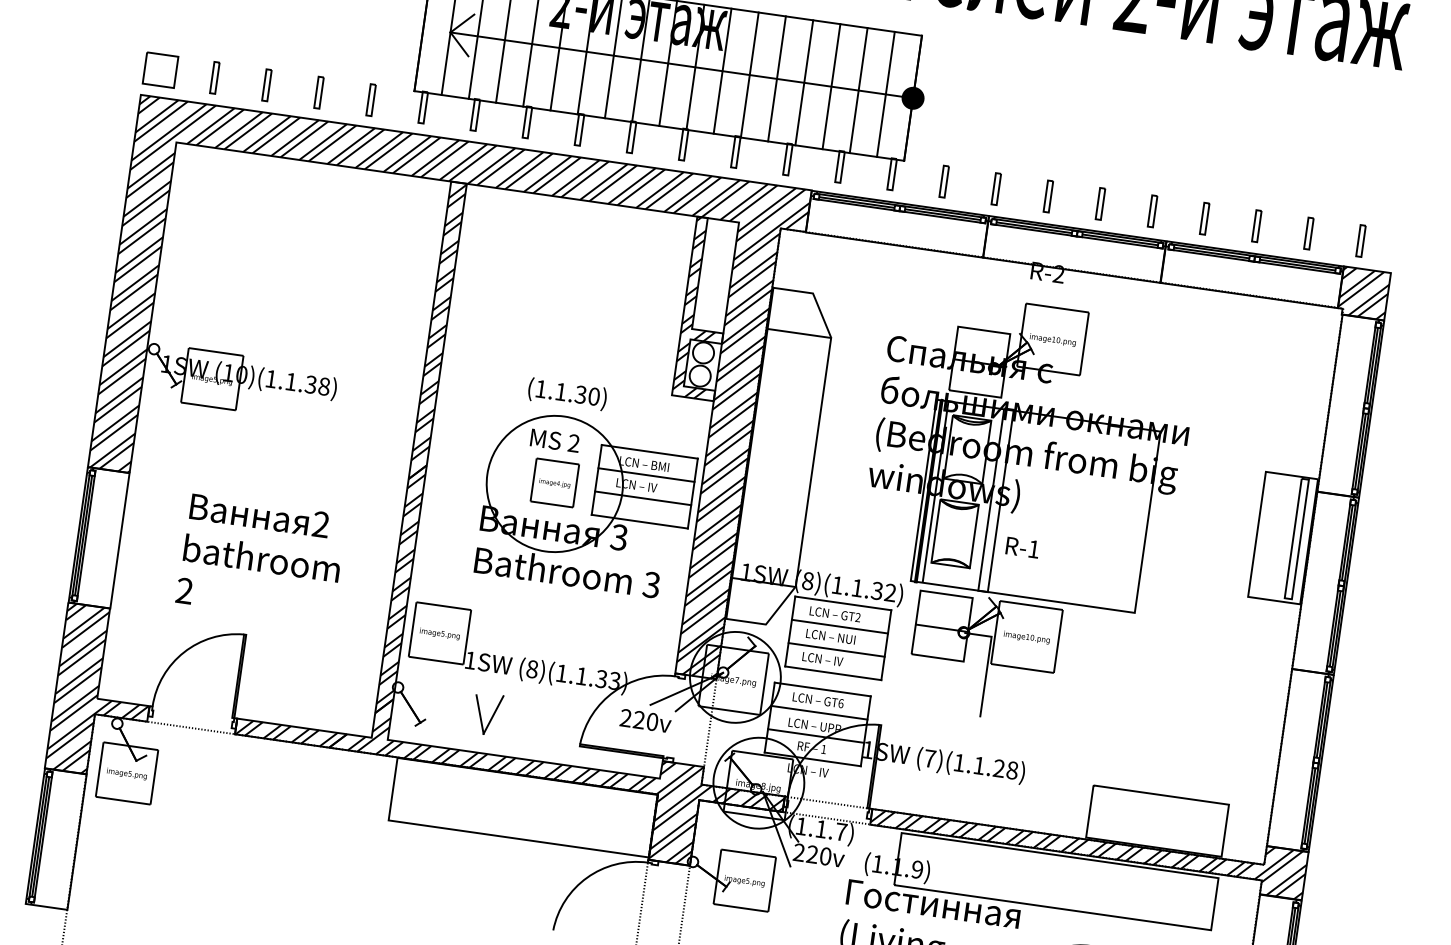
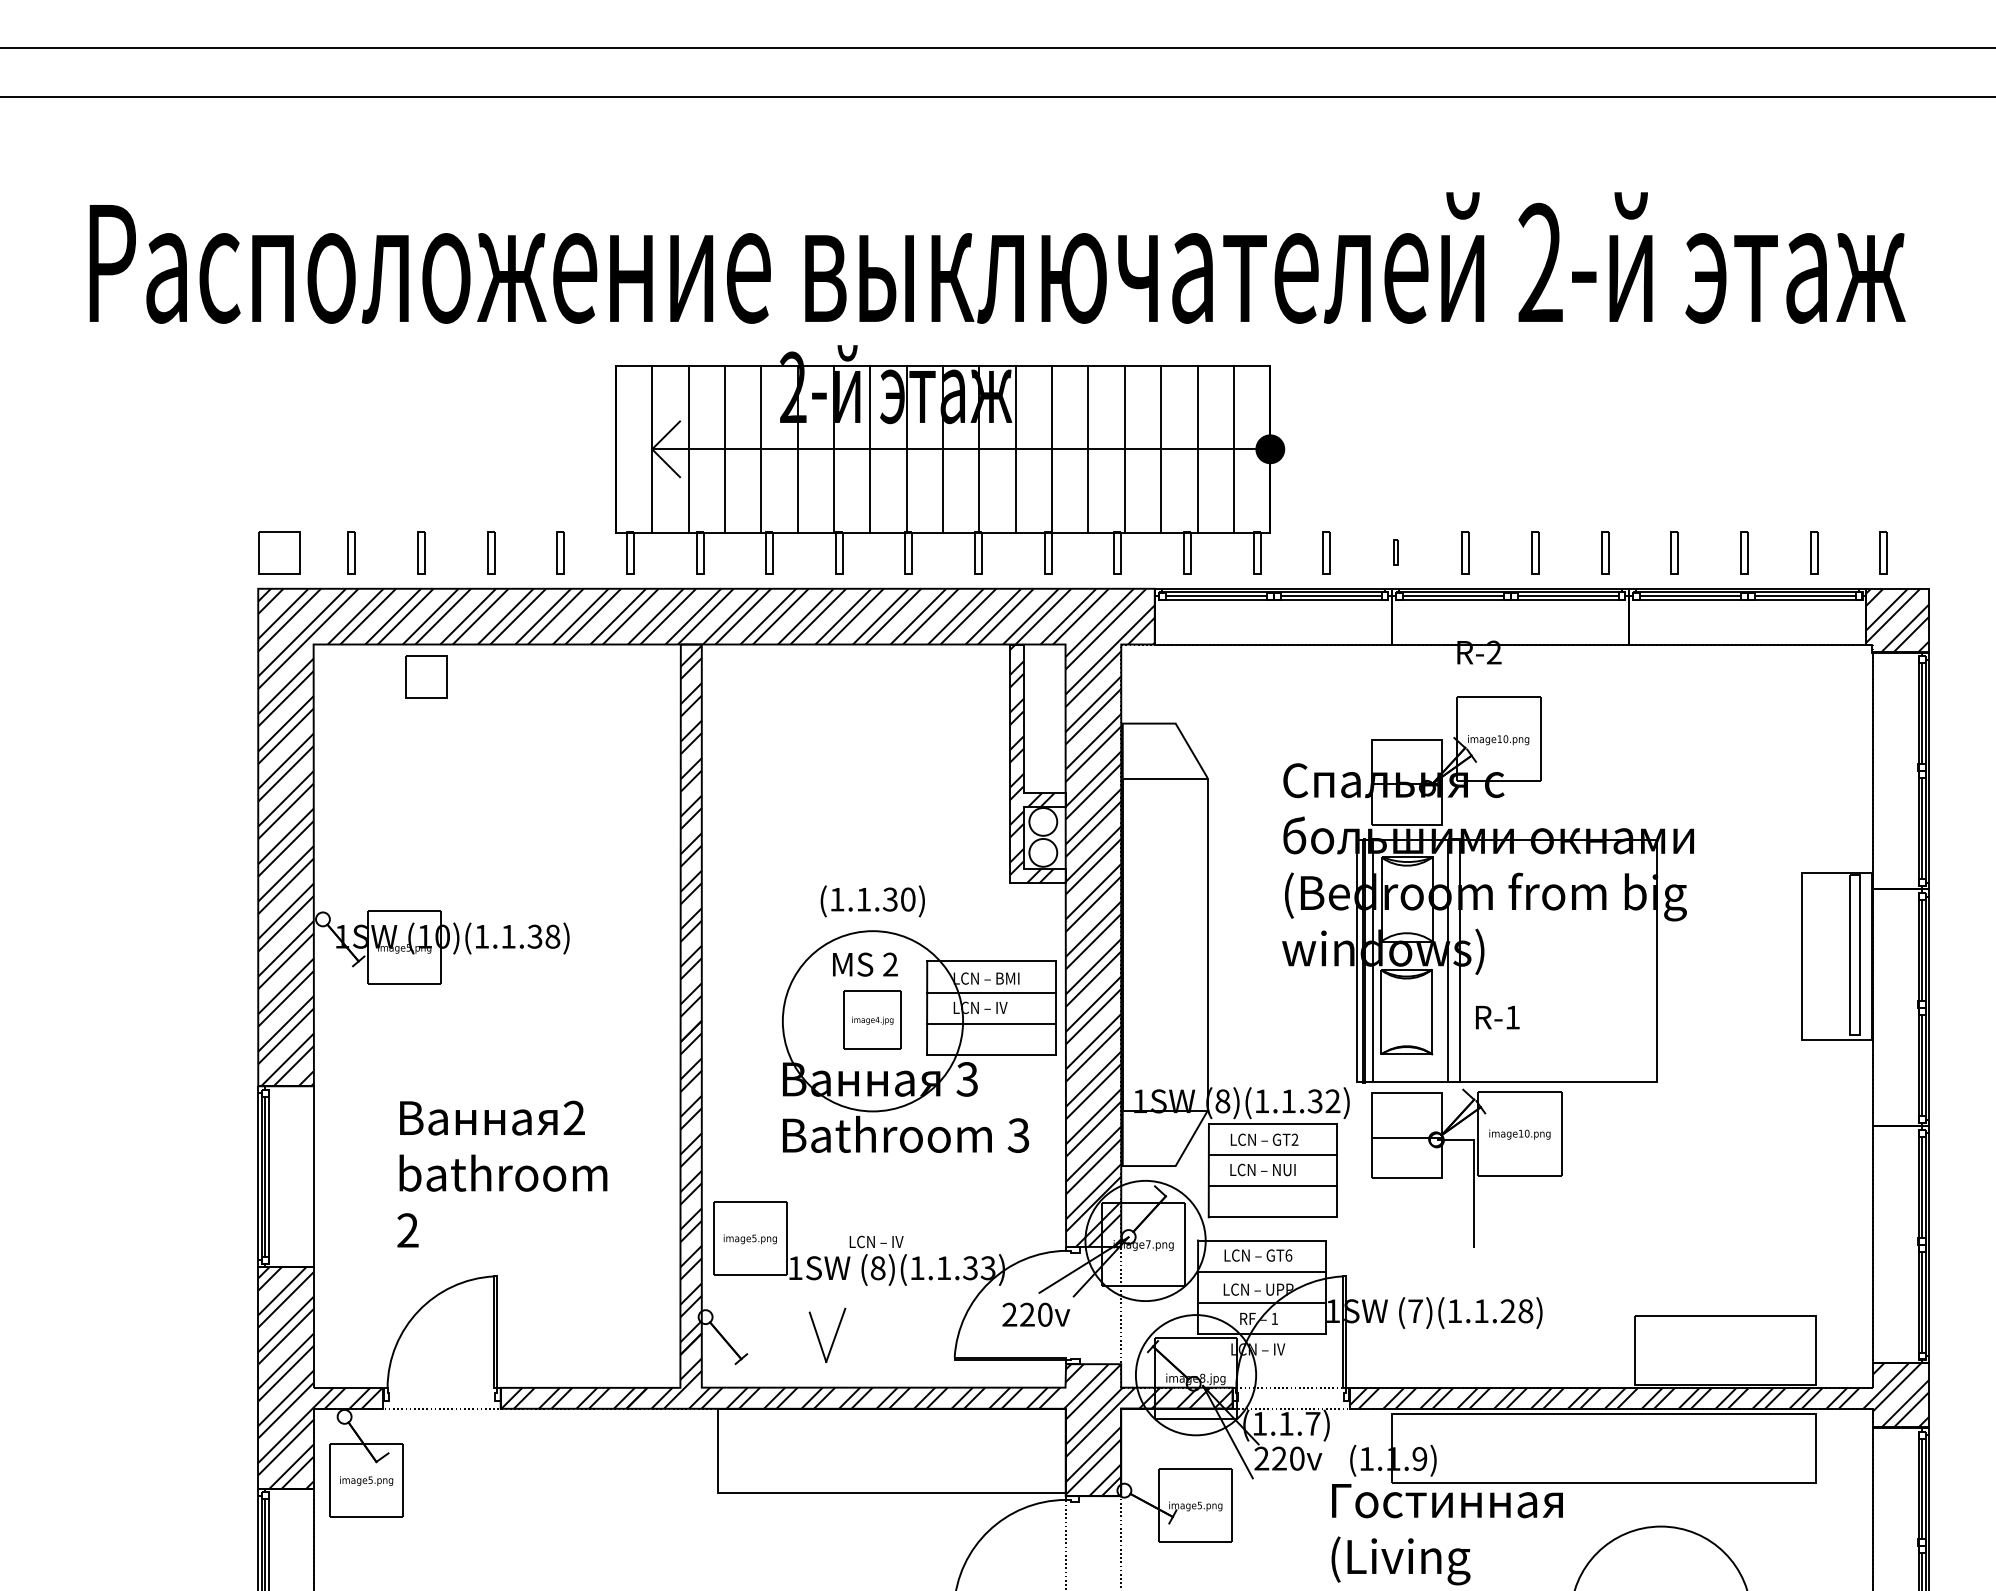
part: (257, 178) -> (426, 676), added
part: (996, 188) -> (1396, 552), size x0.6
text: (822, 658) -> (876, 1241), moved

